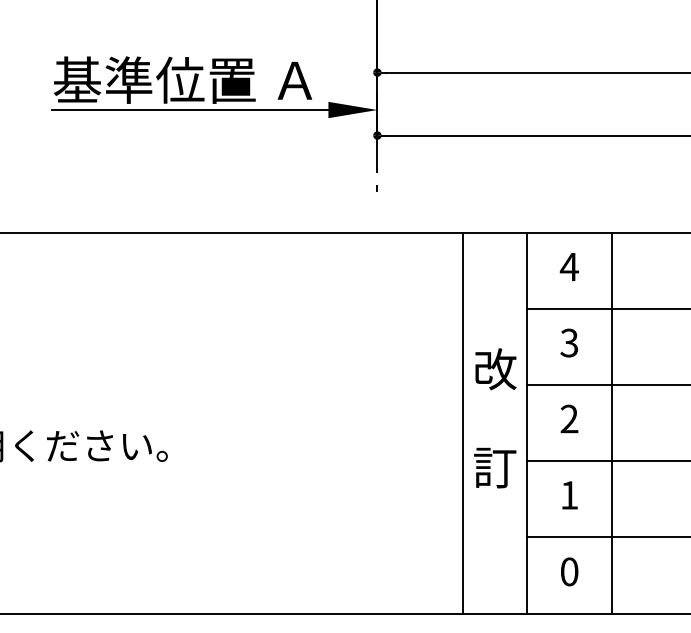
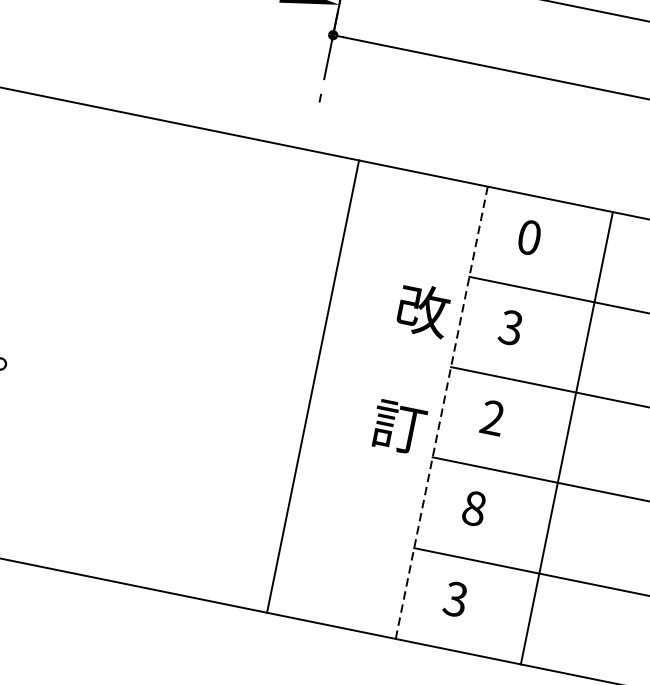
text: (568, 266) -> (528, 236), 4 -> 0
text: (495, 418) -> (411, 368), moved
line: (463, 422) -> (313, 385), moved
line: (611, 422) -> (566, 437), moved
line: (527, 423) -> (441, 413), solid -> dashed
text: (569, 495) -> (474, 508), 1 -> 8
text: (569, 571) -> (455, 598), 0 -> 3

